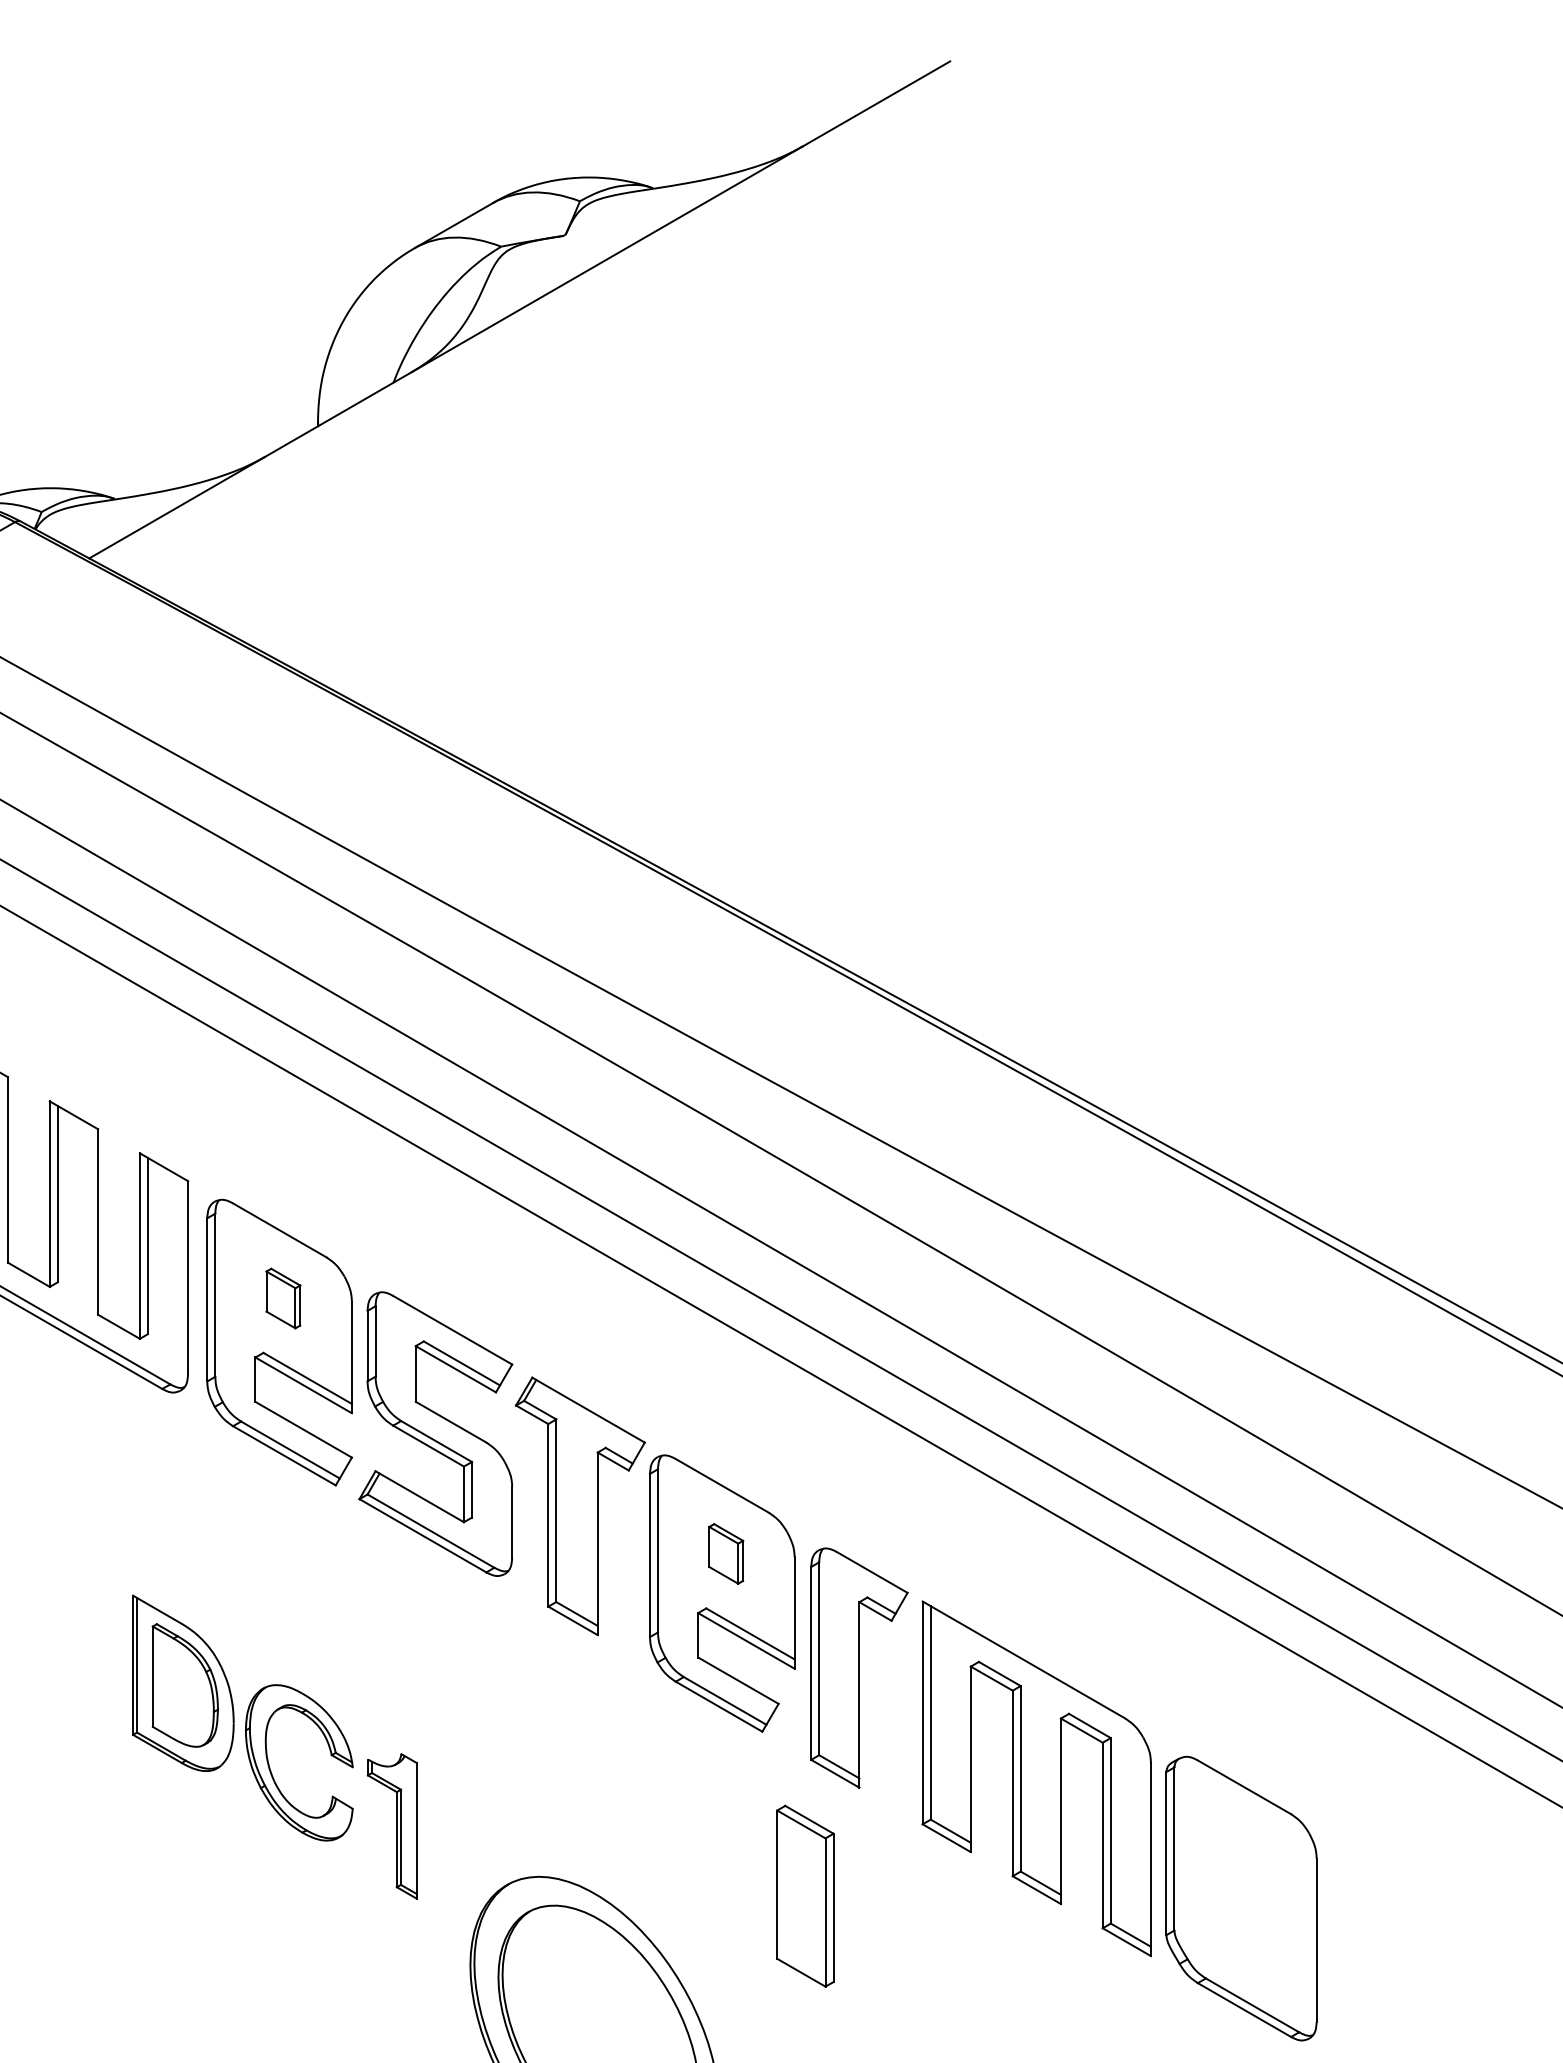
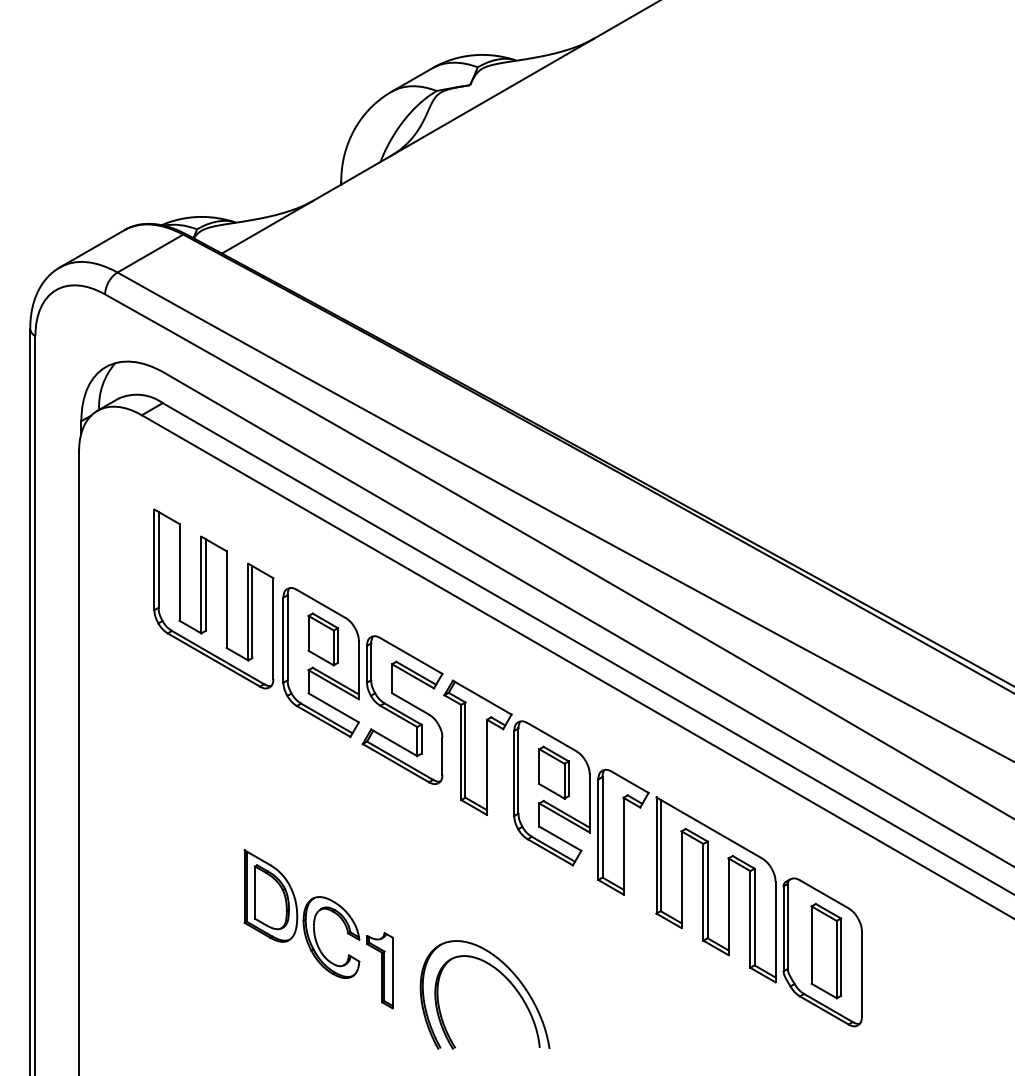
part: (282, 1298) -> (322, 639), size x1.67
part: (725, 1553) -> (553, 772), size x1.67
part: (274, 1747) -> (318, 929), moved
part: (805, 1895) -> (826, 950), moved

